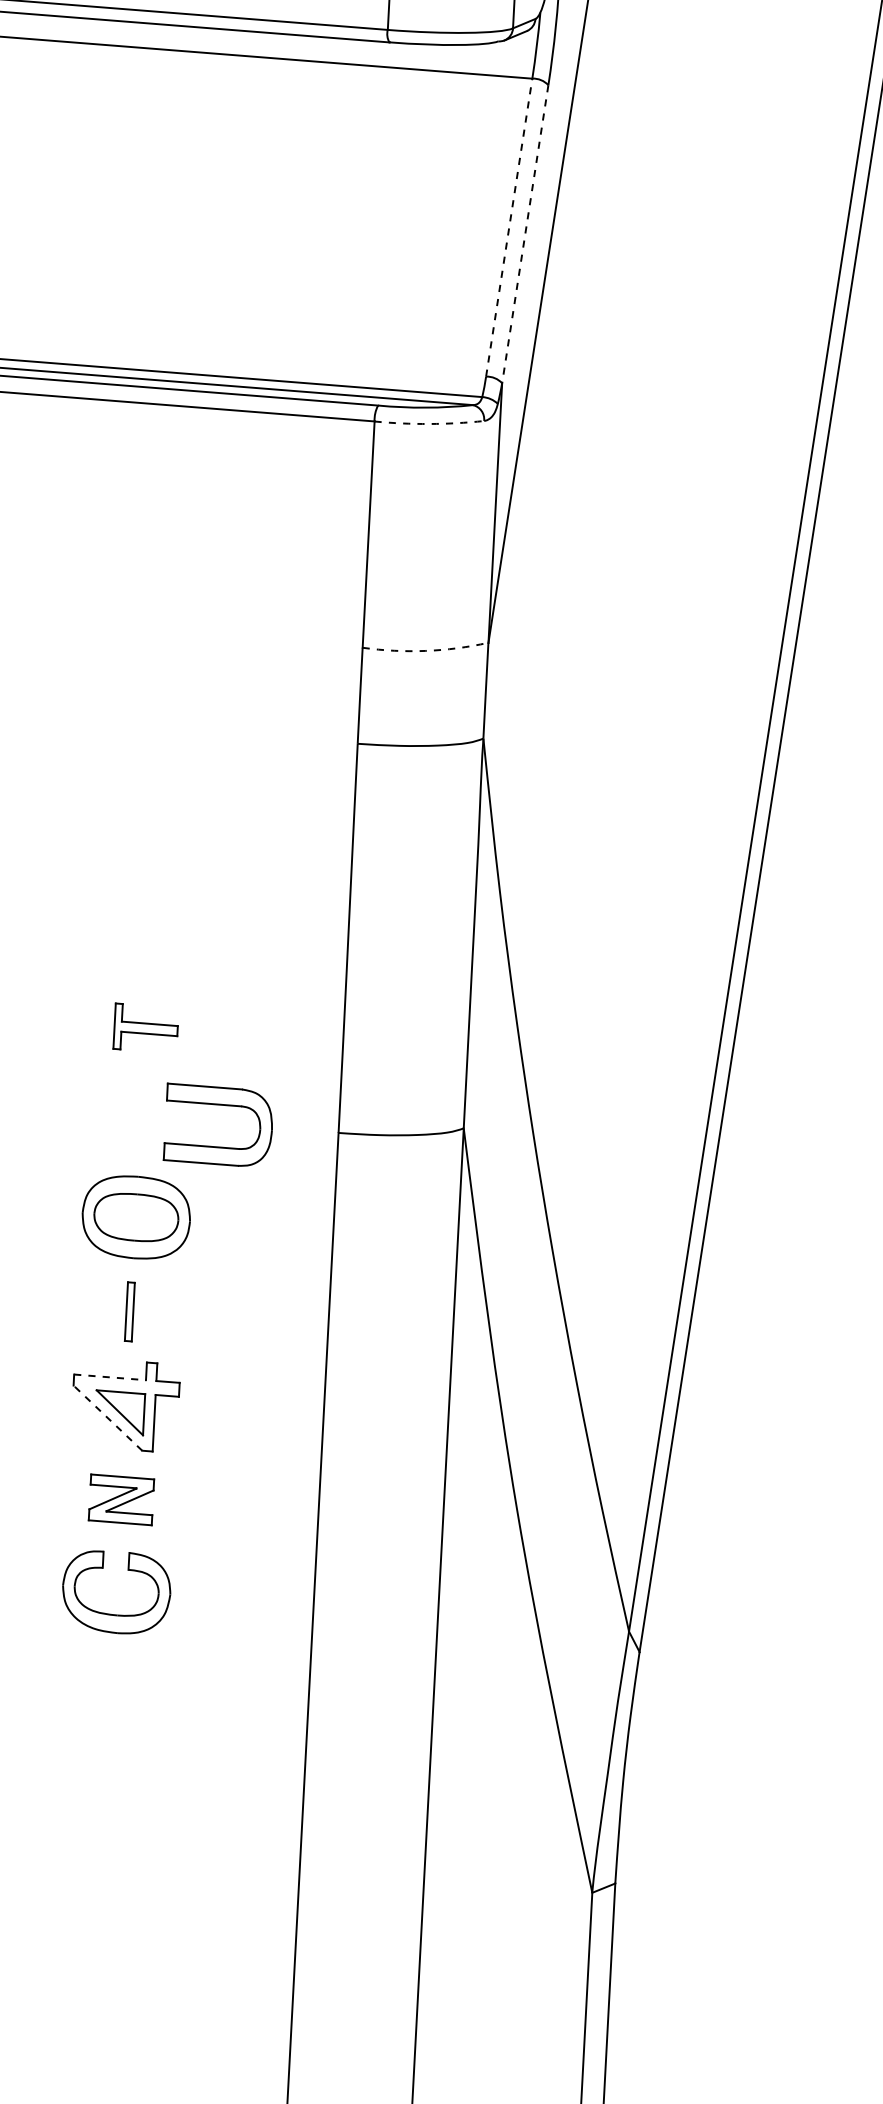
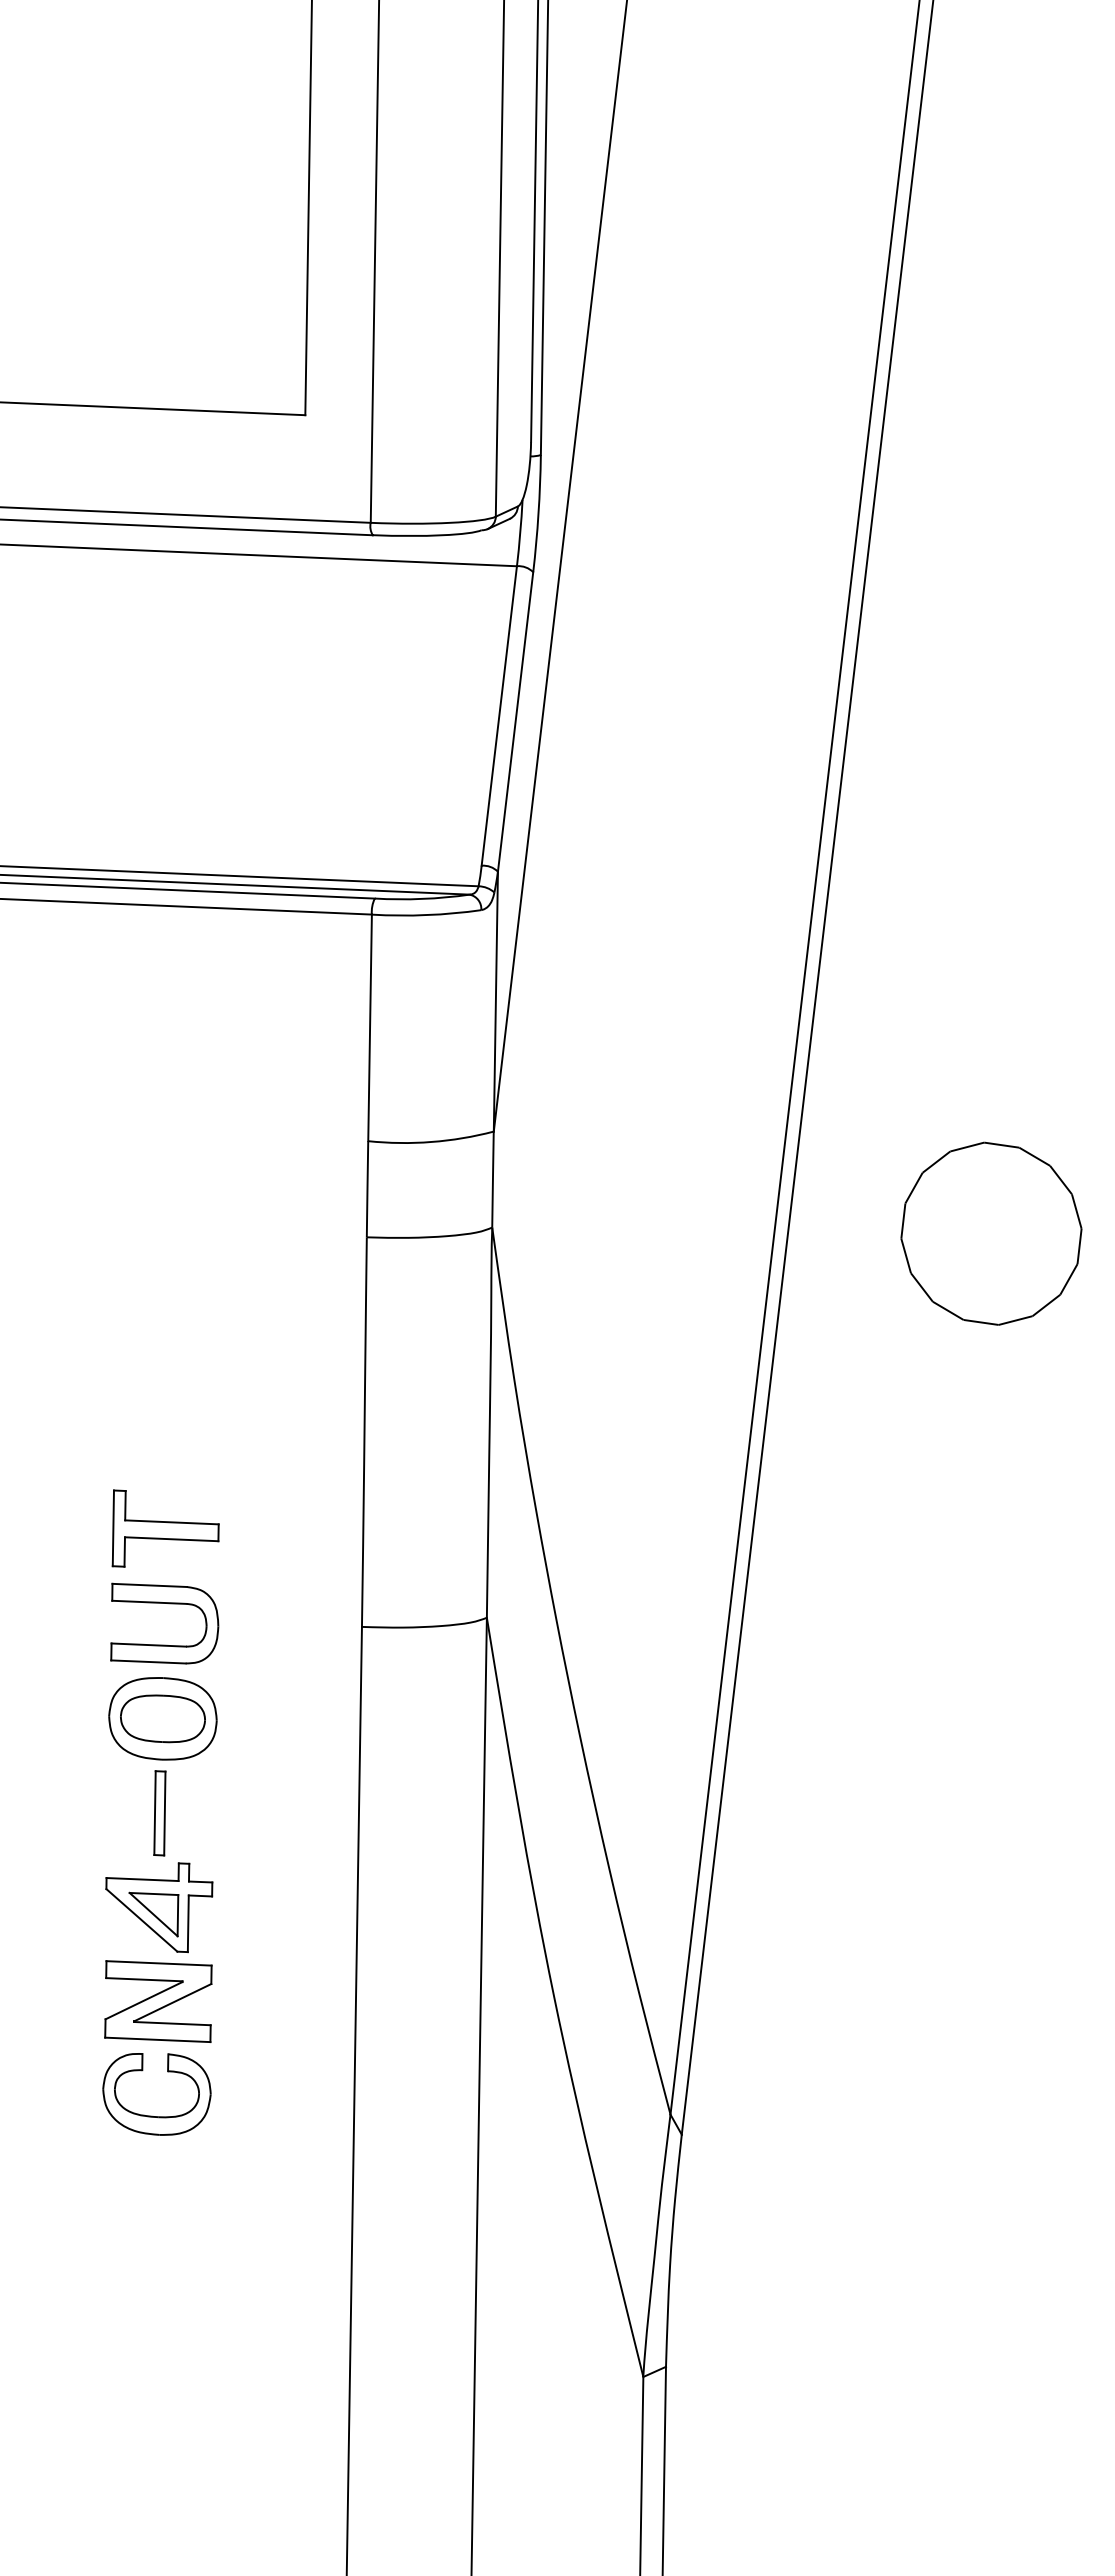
line: (509, 227) -> (499, 715), dashed -> solid
line: (525, 234) -> (515, 722), dashed -> solid
arc: (429, 424) -> (426, 915), dashed -> solid
arc: (425, 651) -> (431, 1142), dashed -> solid
part: (145, 1027) -> (165, 1528), size x1.67
part: (224, 1106) -> (169, 1604), moved
part: (129, 1311) -> (159, 1813), size x1.43
line: (111, 1377) -> (143, 1879), dashed -> solid
line: (107, 1418) -> (141, 1920), dashed -> solid
part: (121, 1499) -> (158, 2001), size x1.67

